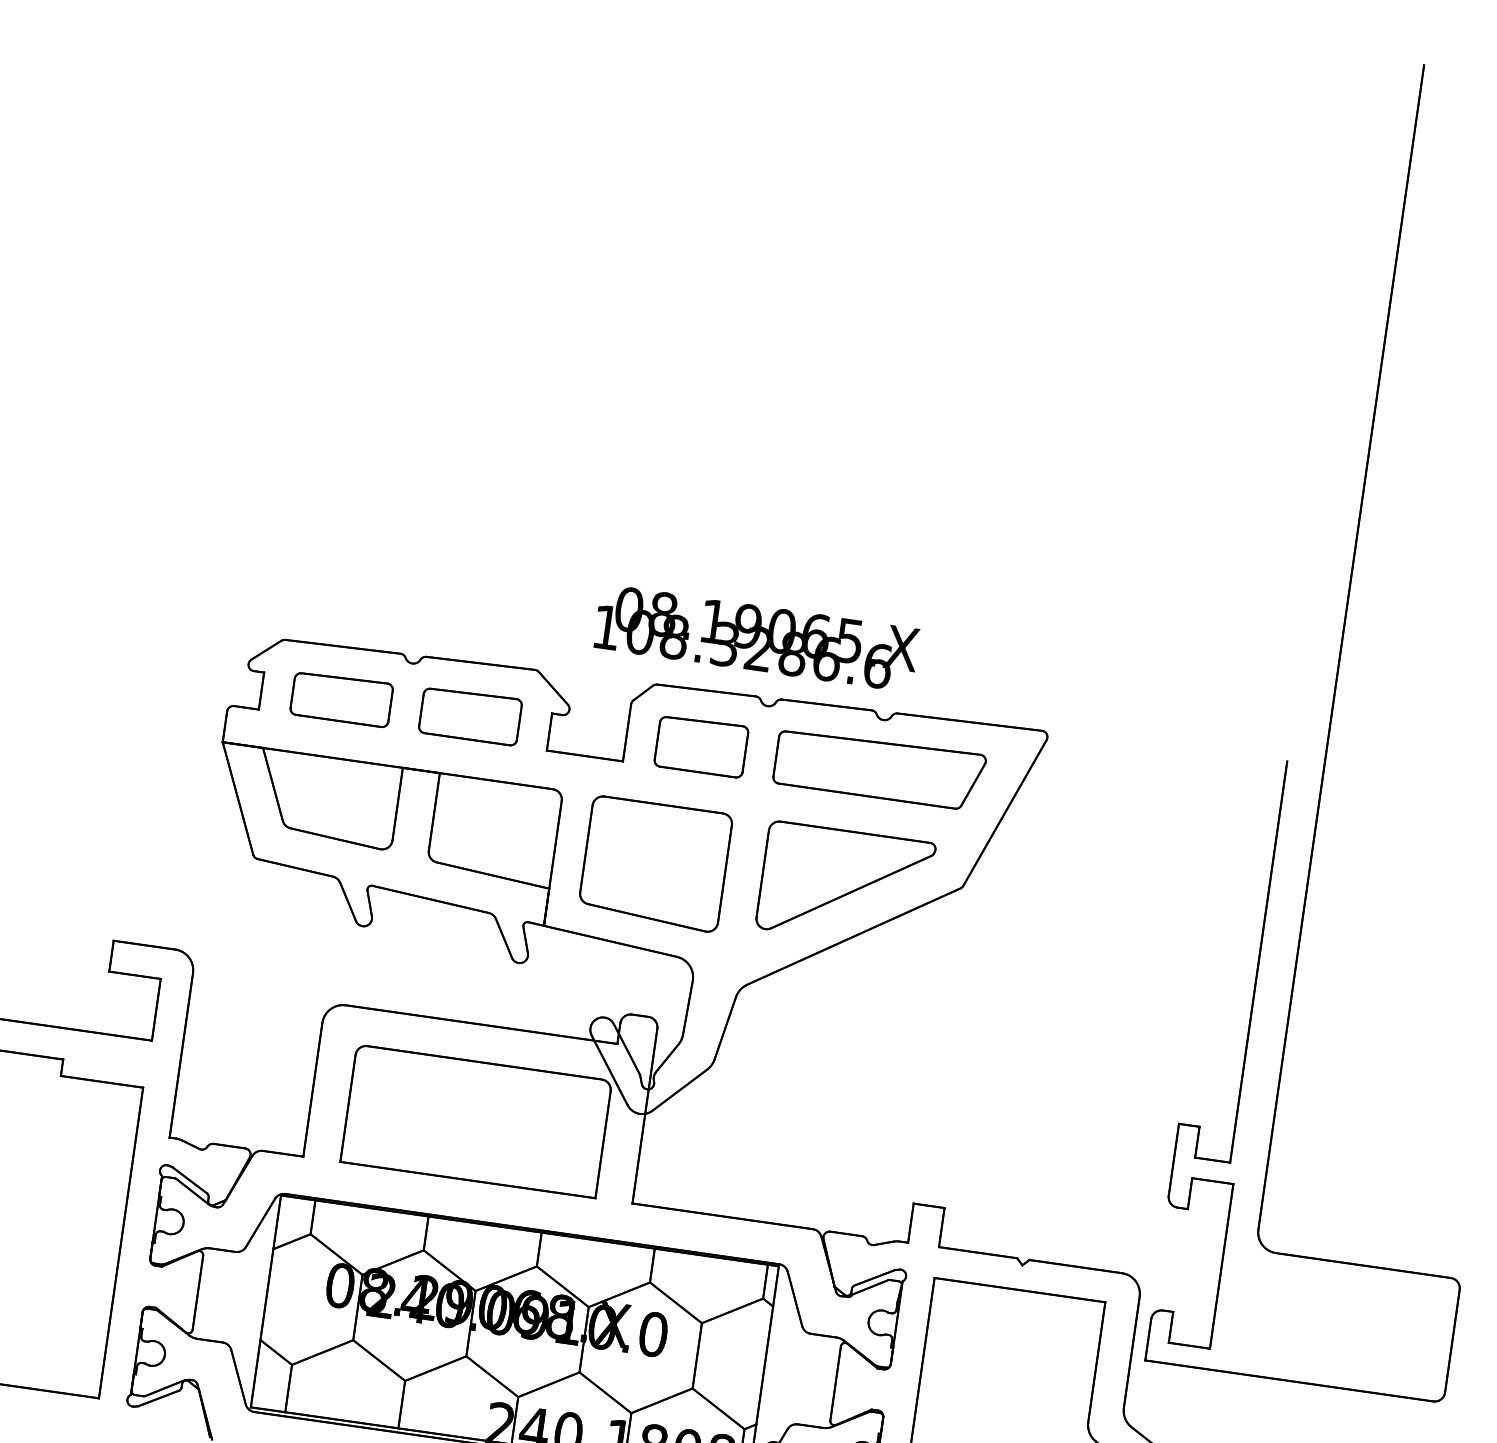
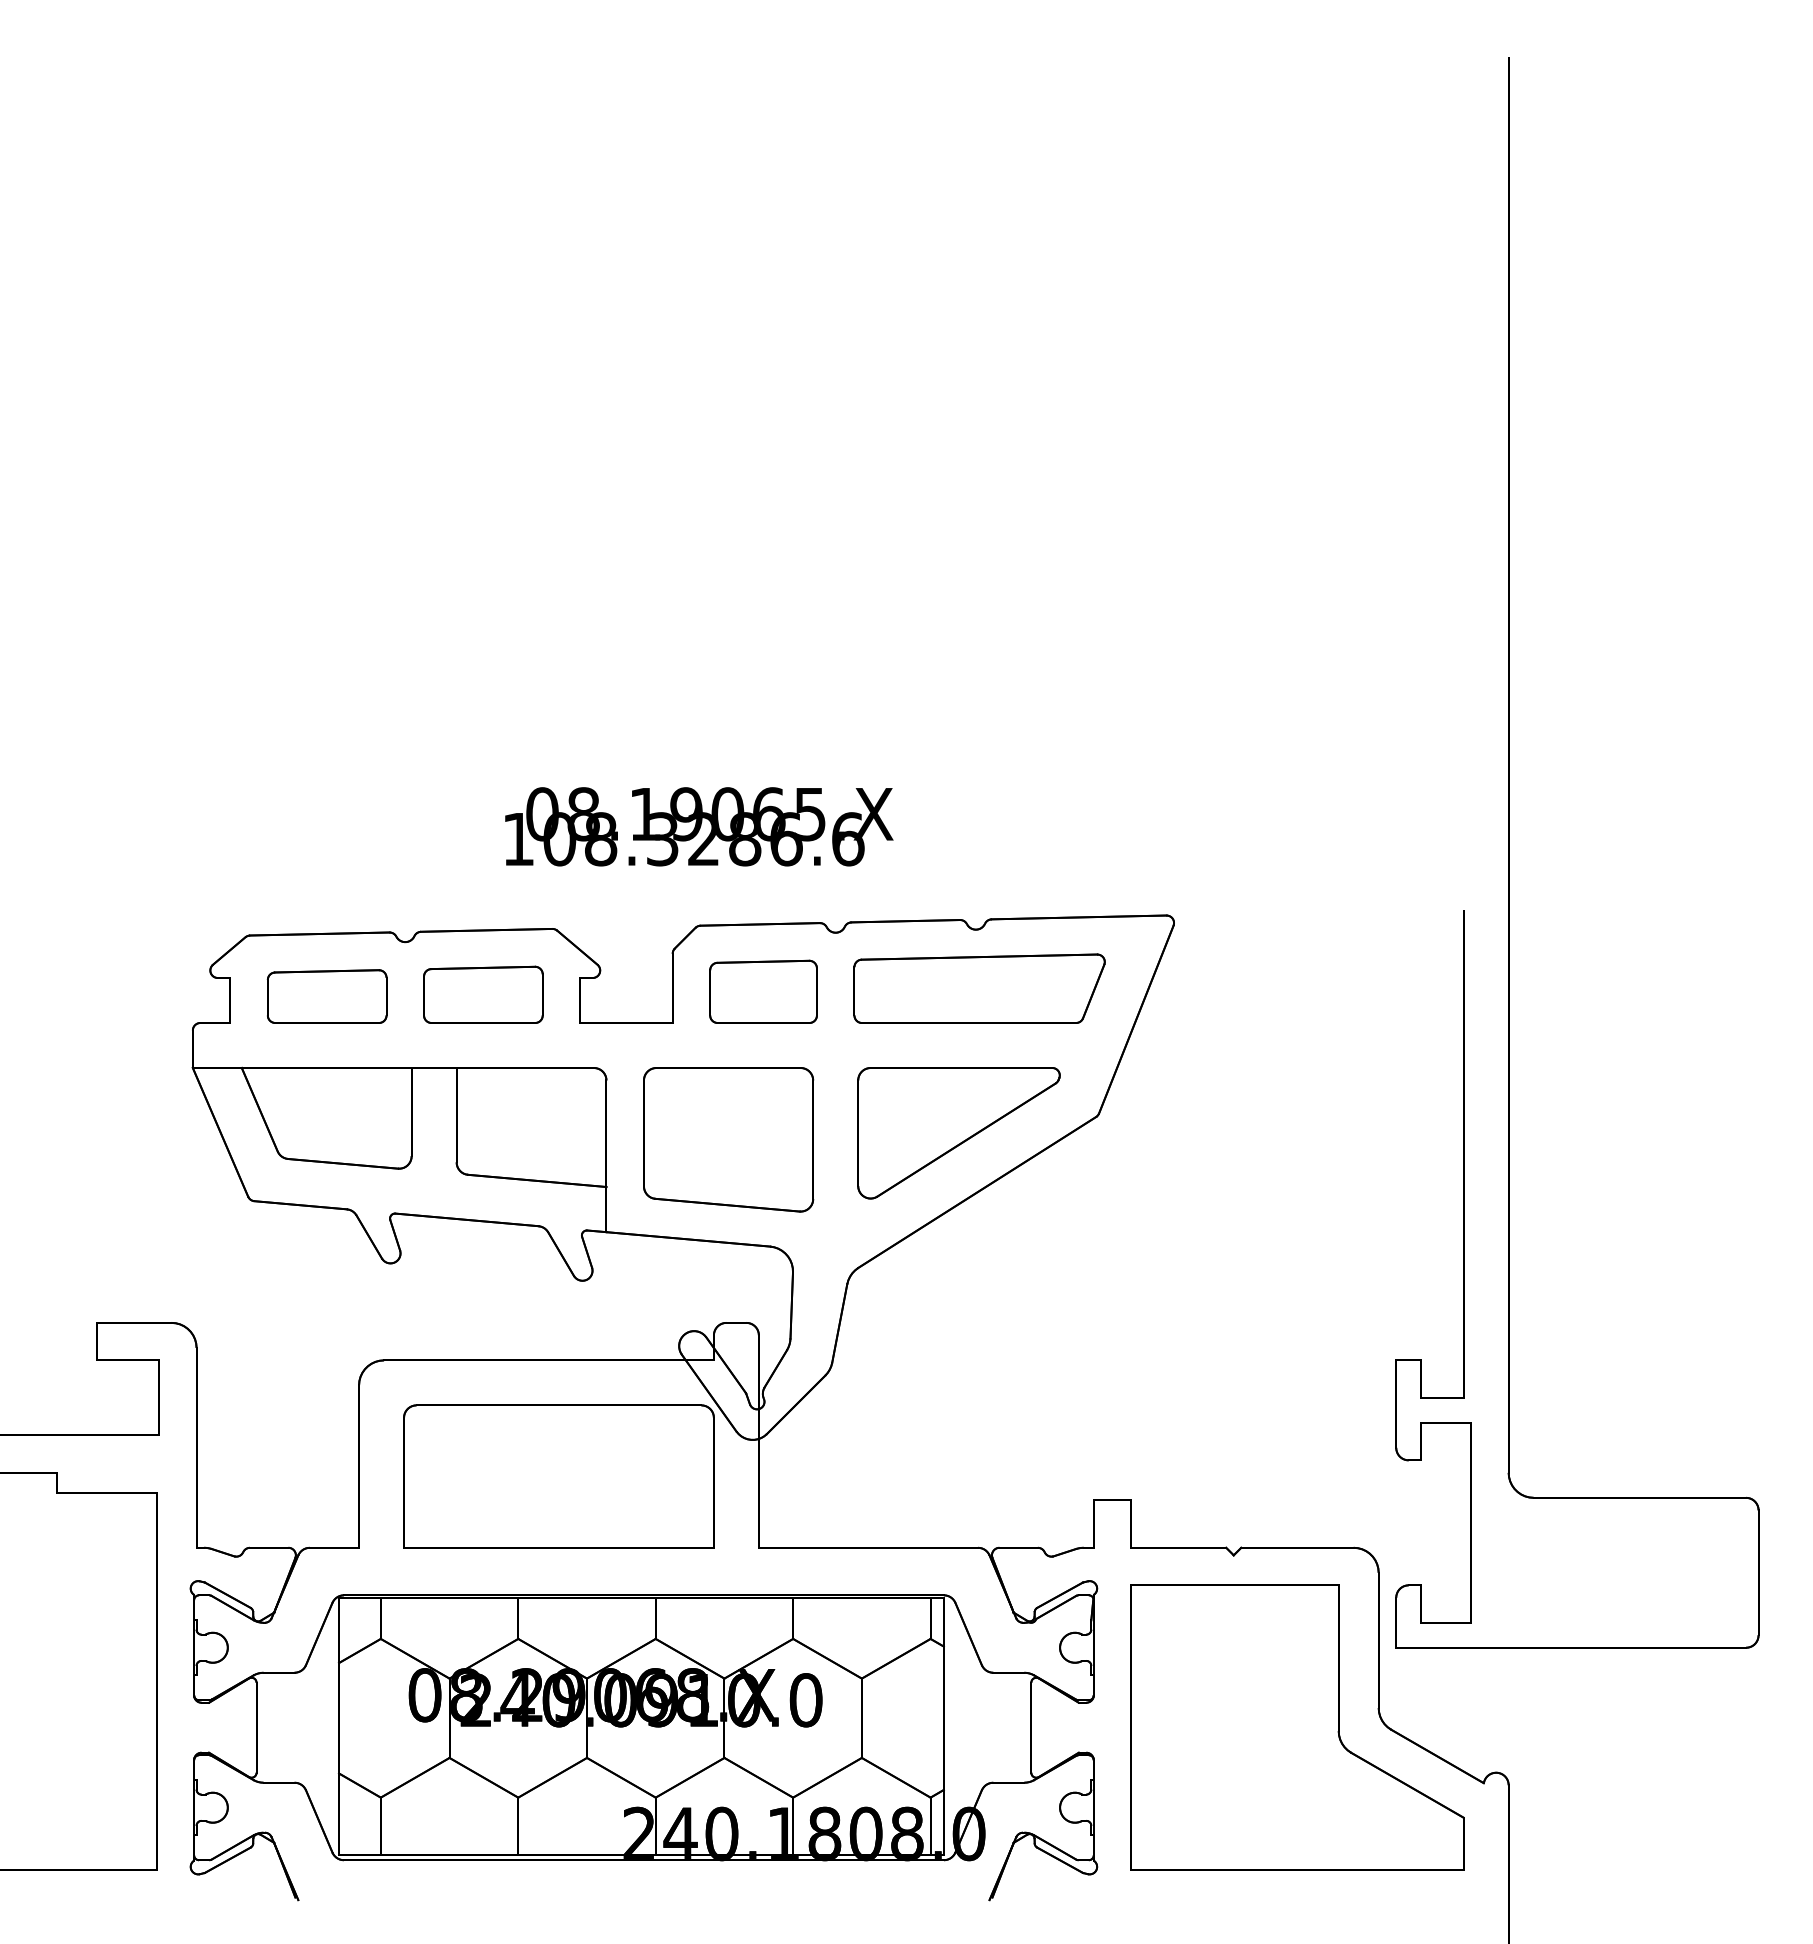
text: (757, 638) -> (699, 826), moved

